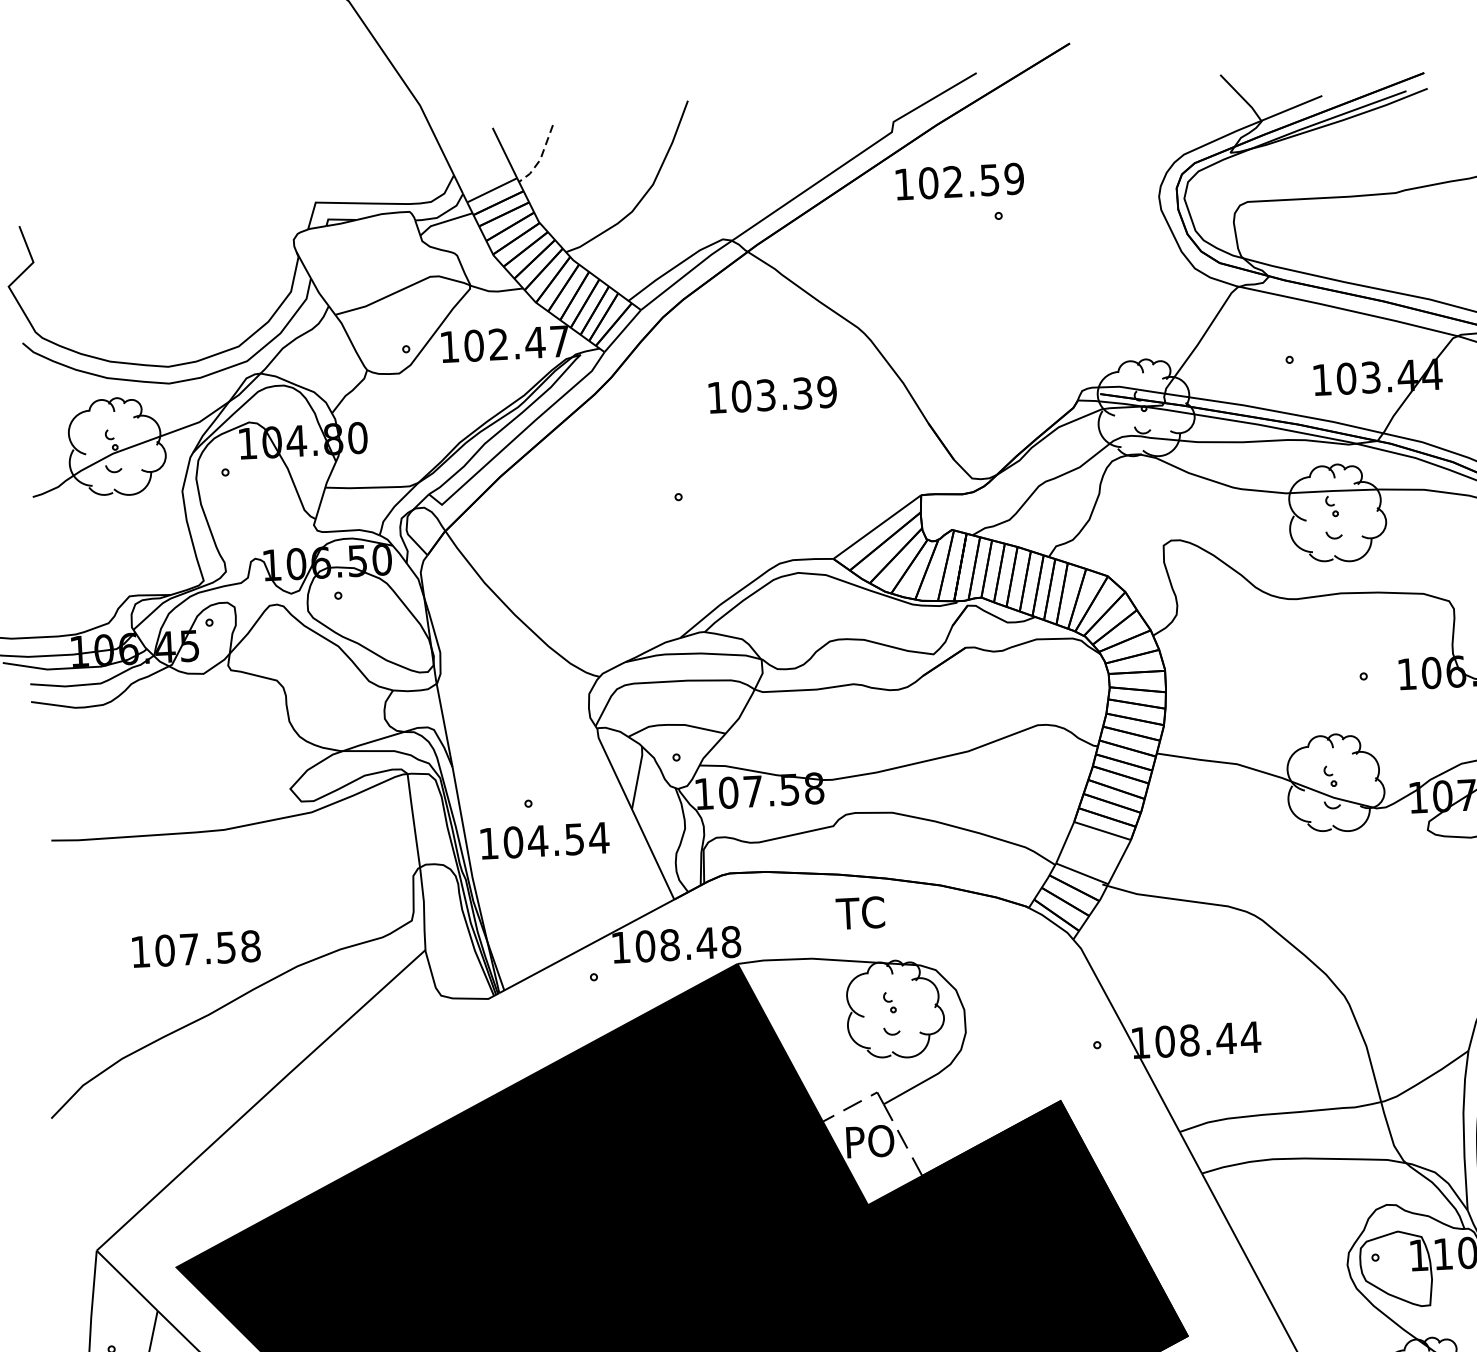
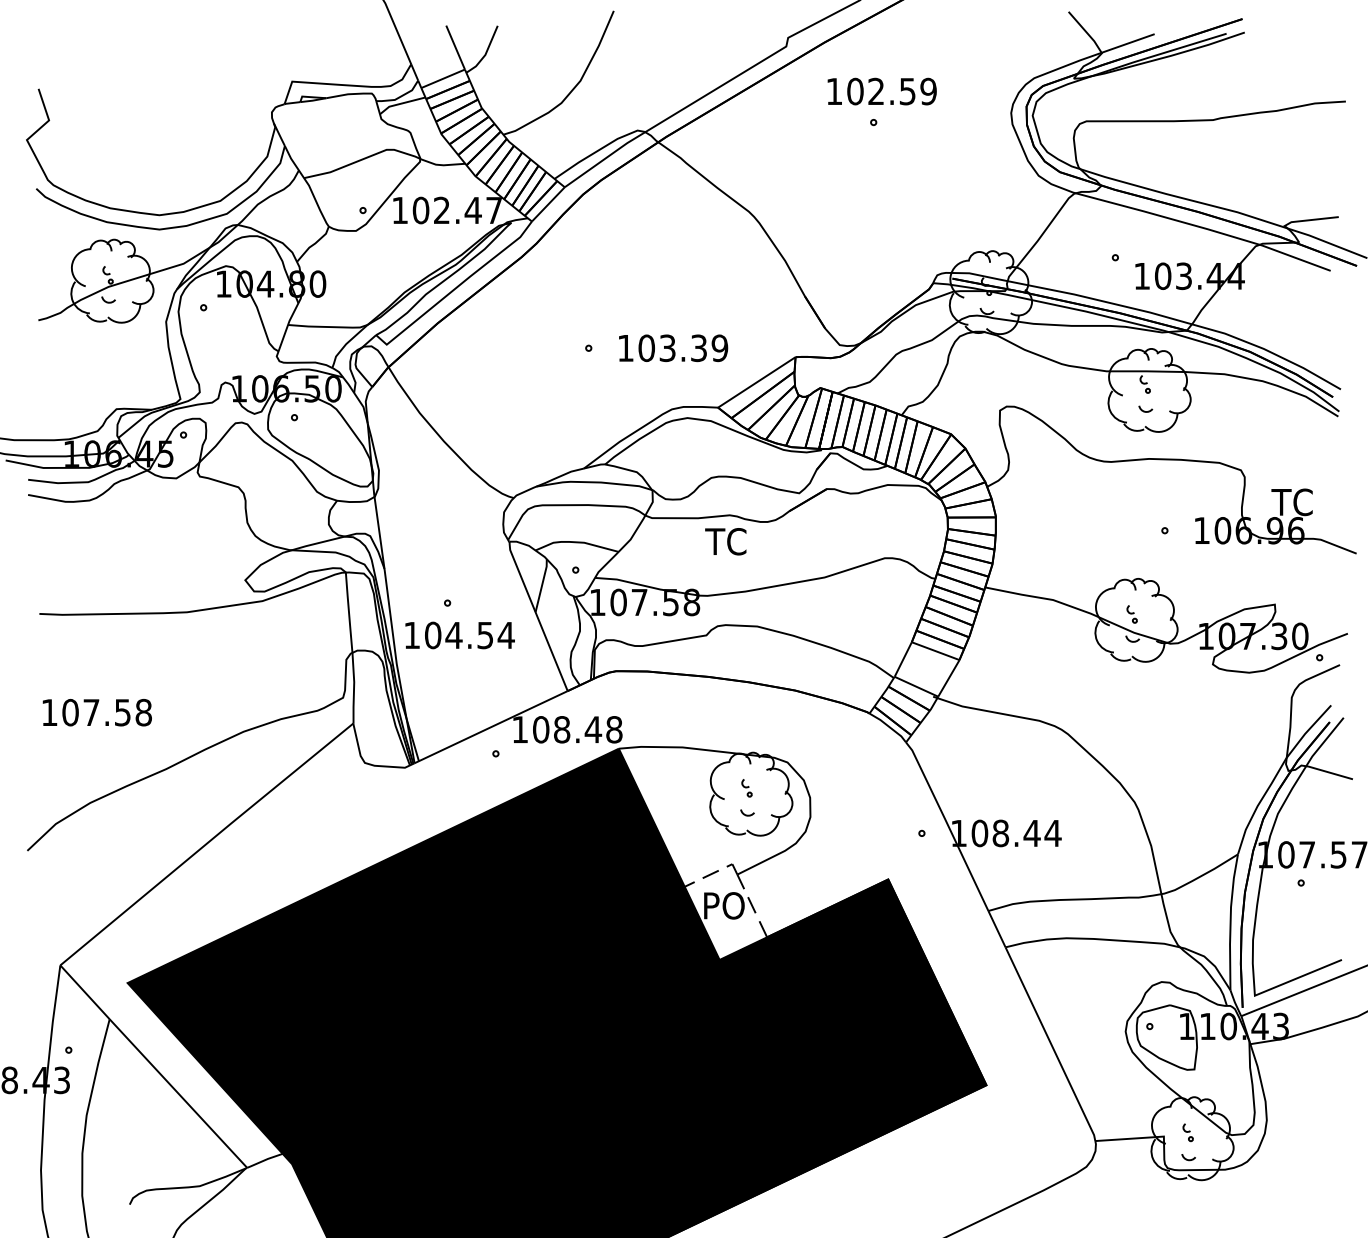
line: (540, 159) -> (485, 54), dashed -> solid
text: (959, 181) -> (881, 91), moved
text: (772, 395) -> (673, 348), moved
text: (860, 912) -> (725, 541), moved
text: (195, 948) -> (96, 712), moved

